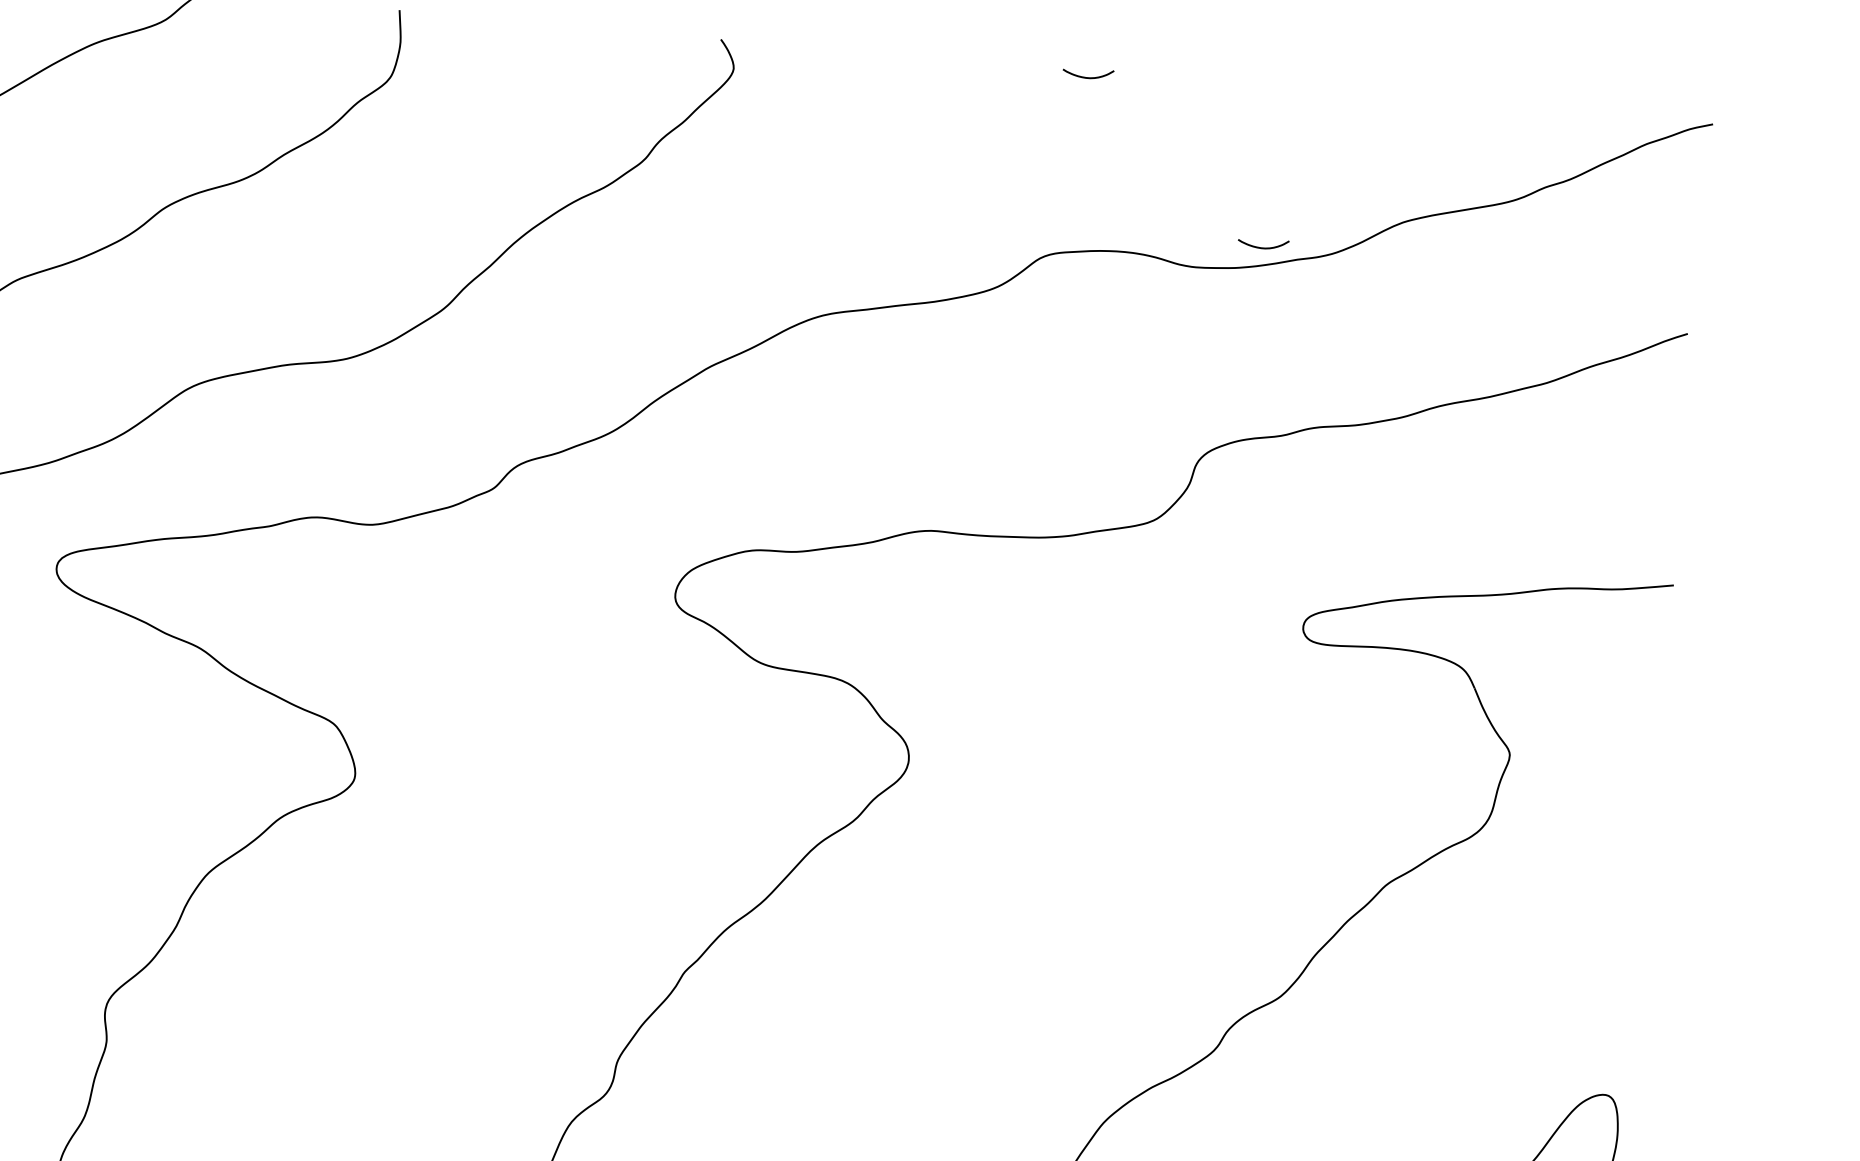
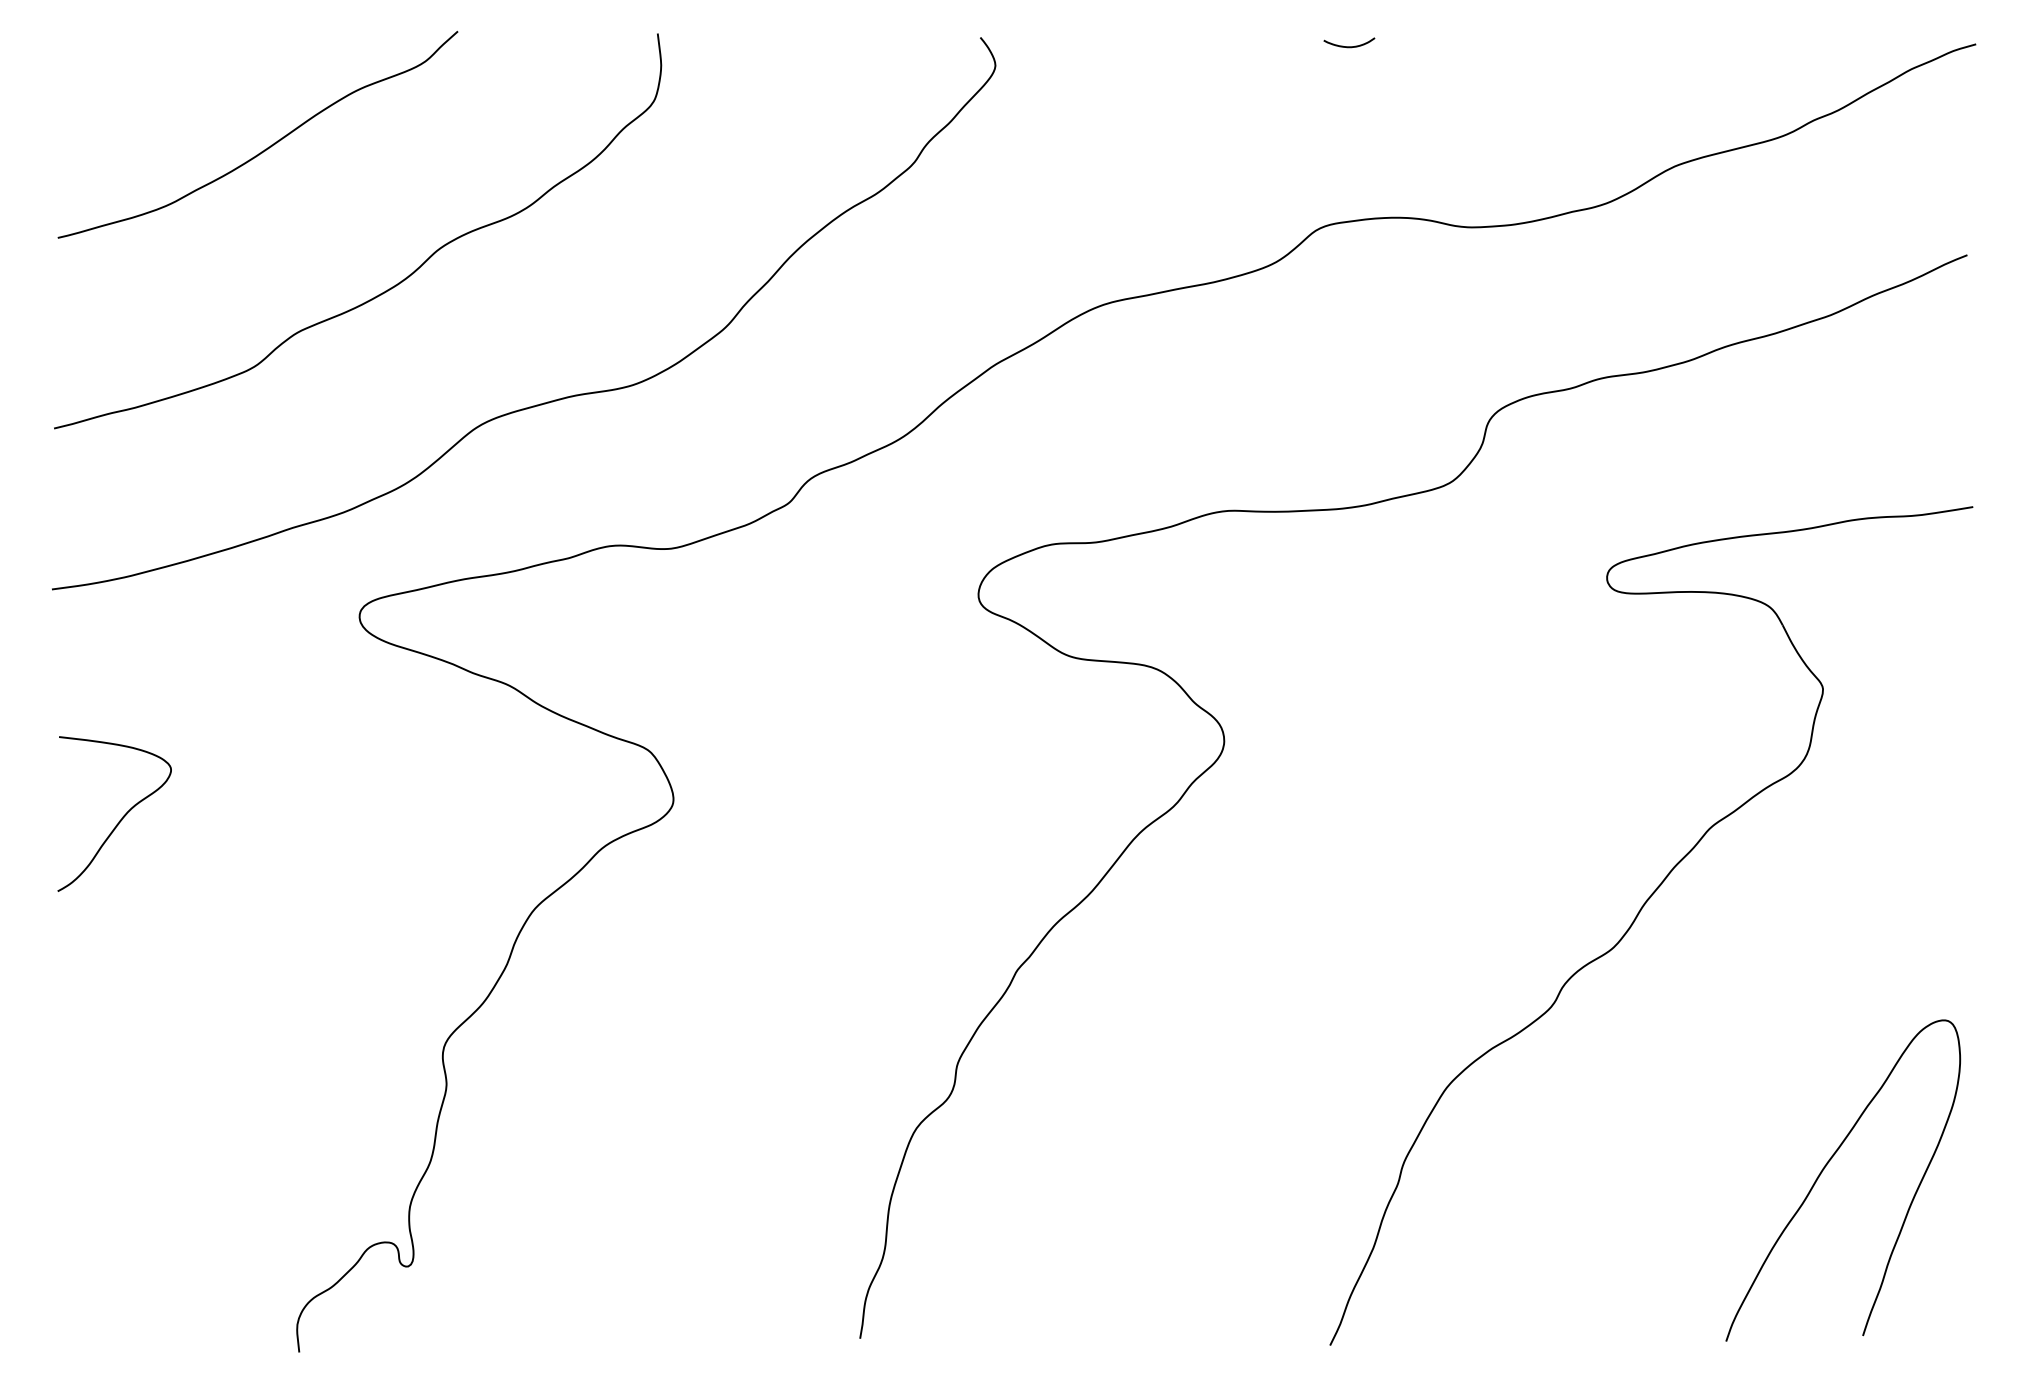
curve: (1263, 247) -> (1537, 202), removed

